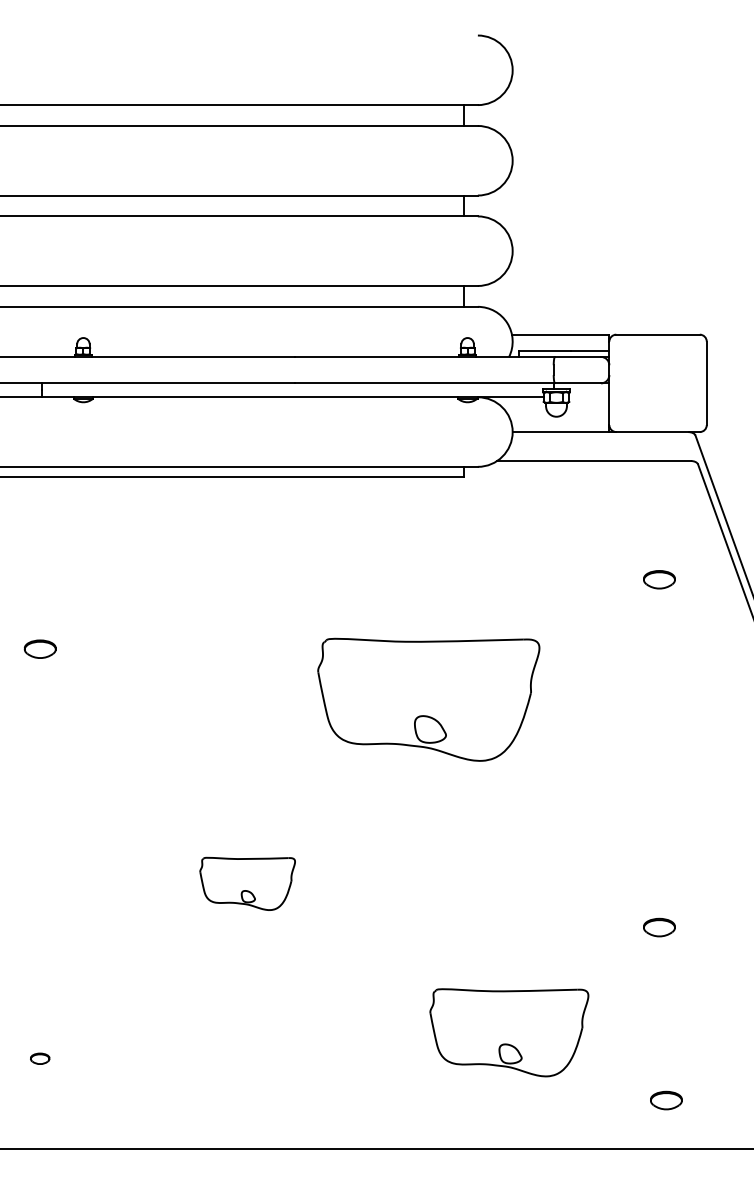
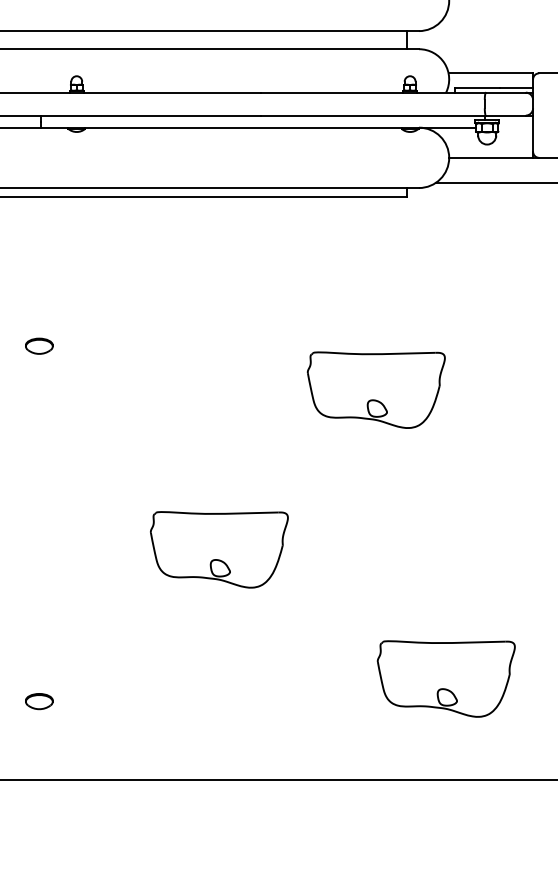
part: (428, 699) -> (376, 389), size x0.71
part: (247, 883) -> (219, 549), size x1.67
part: (39, 1058) -> (38, 701), size x1.67

